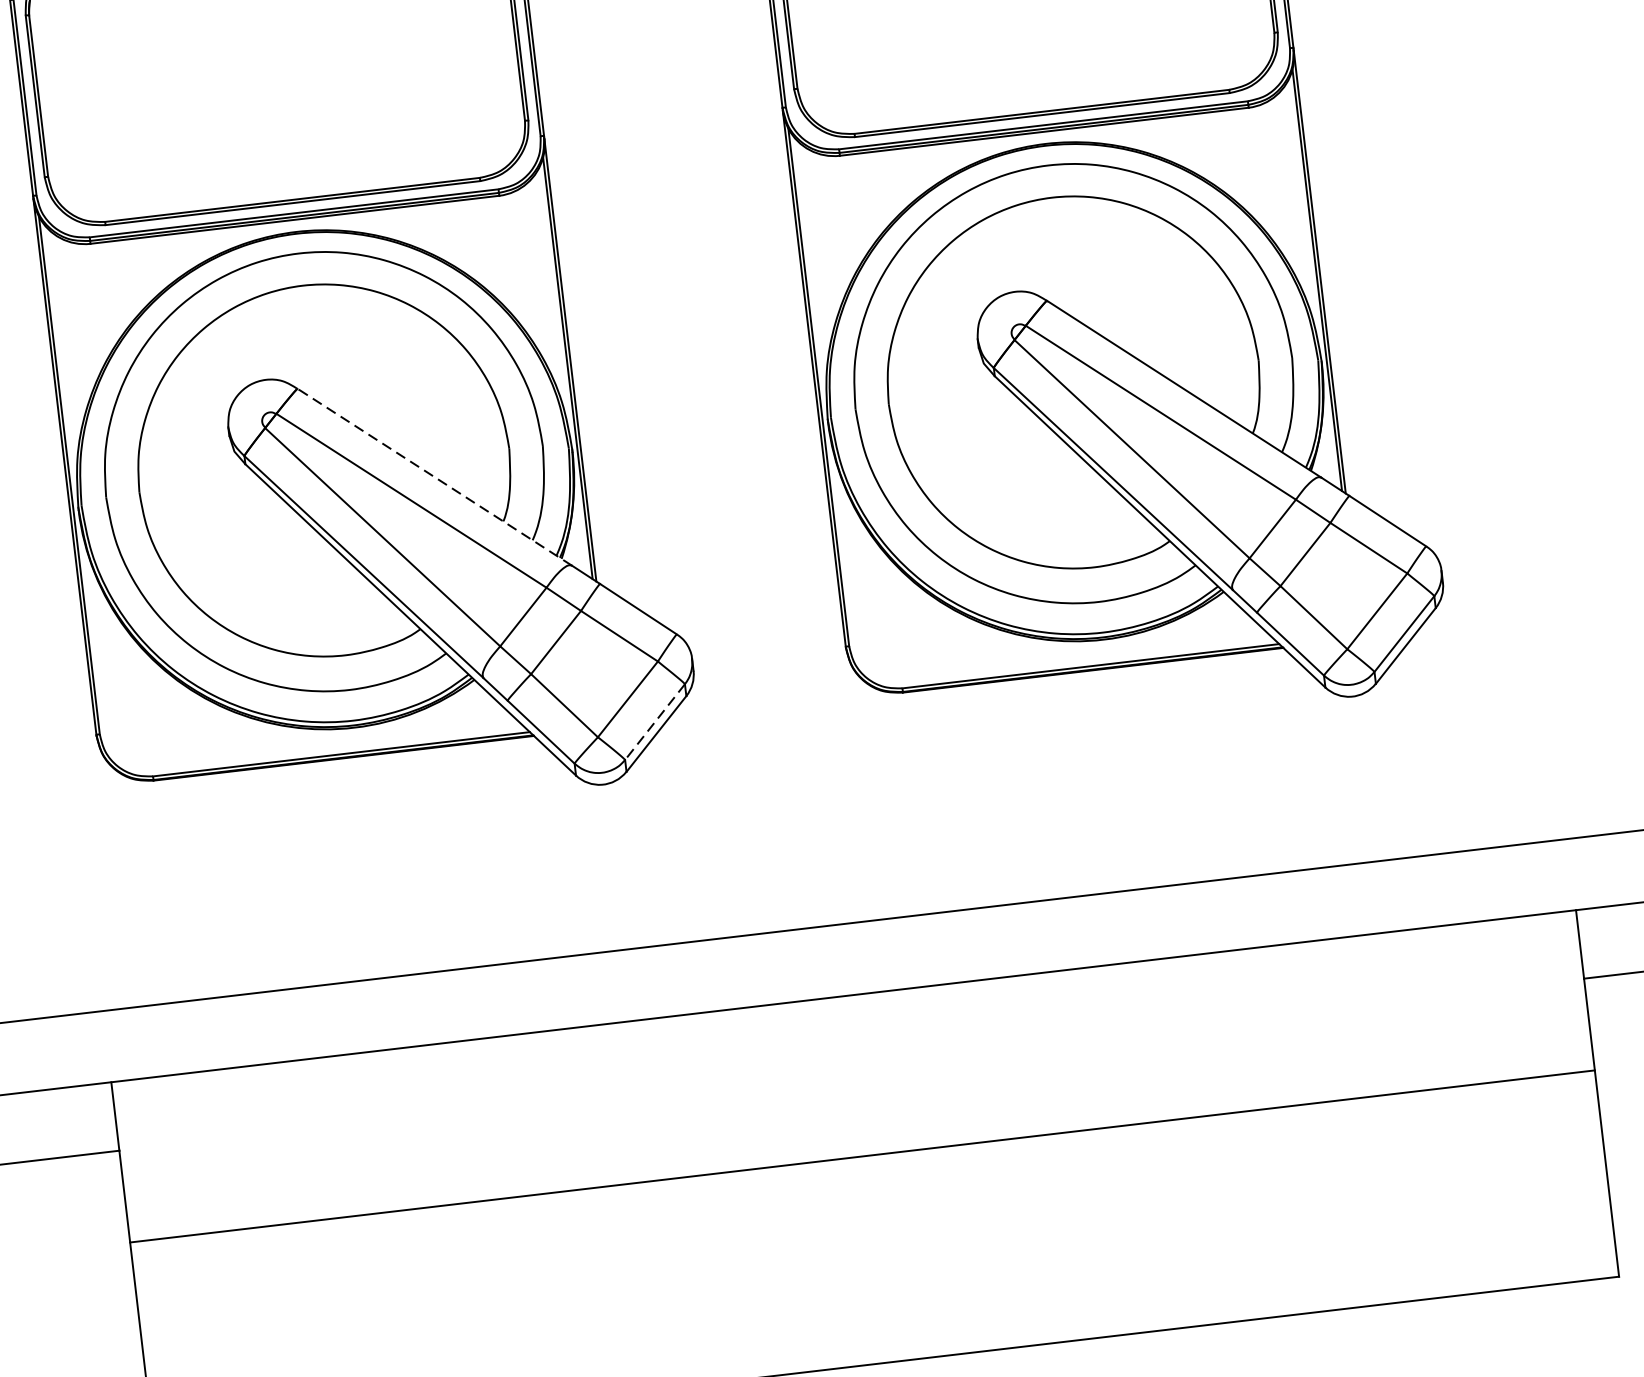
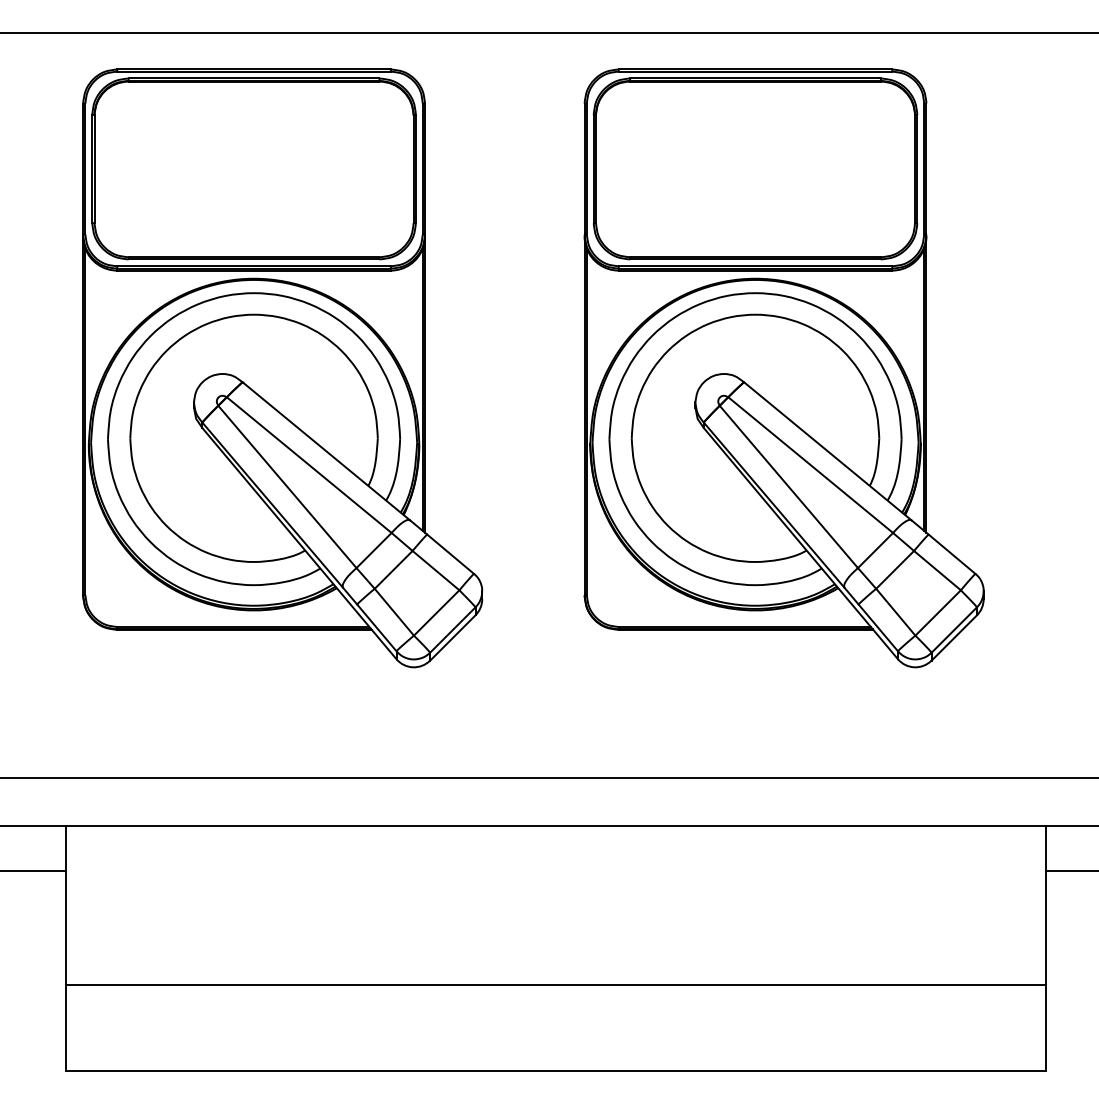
line: (434, 477) -> (326, 451), dashed -> solid
line: (654, 722) -> (452, 630), dashed -> solid
line: (863, 1155) -> (556, 984), moved

